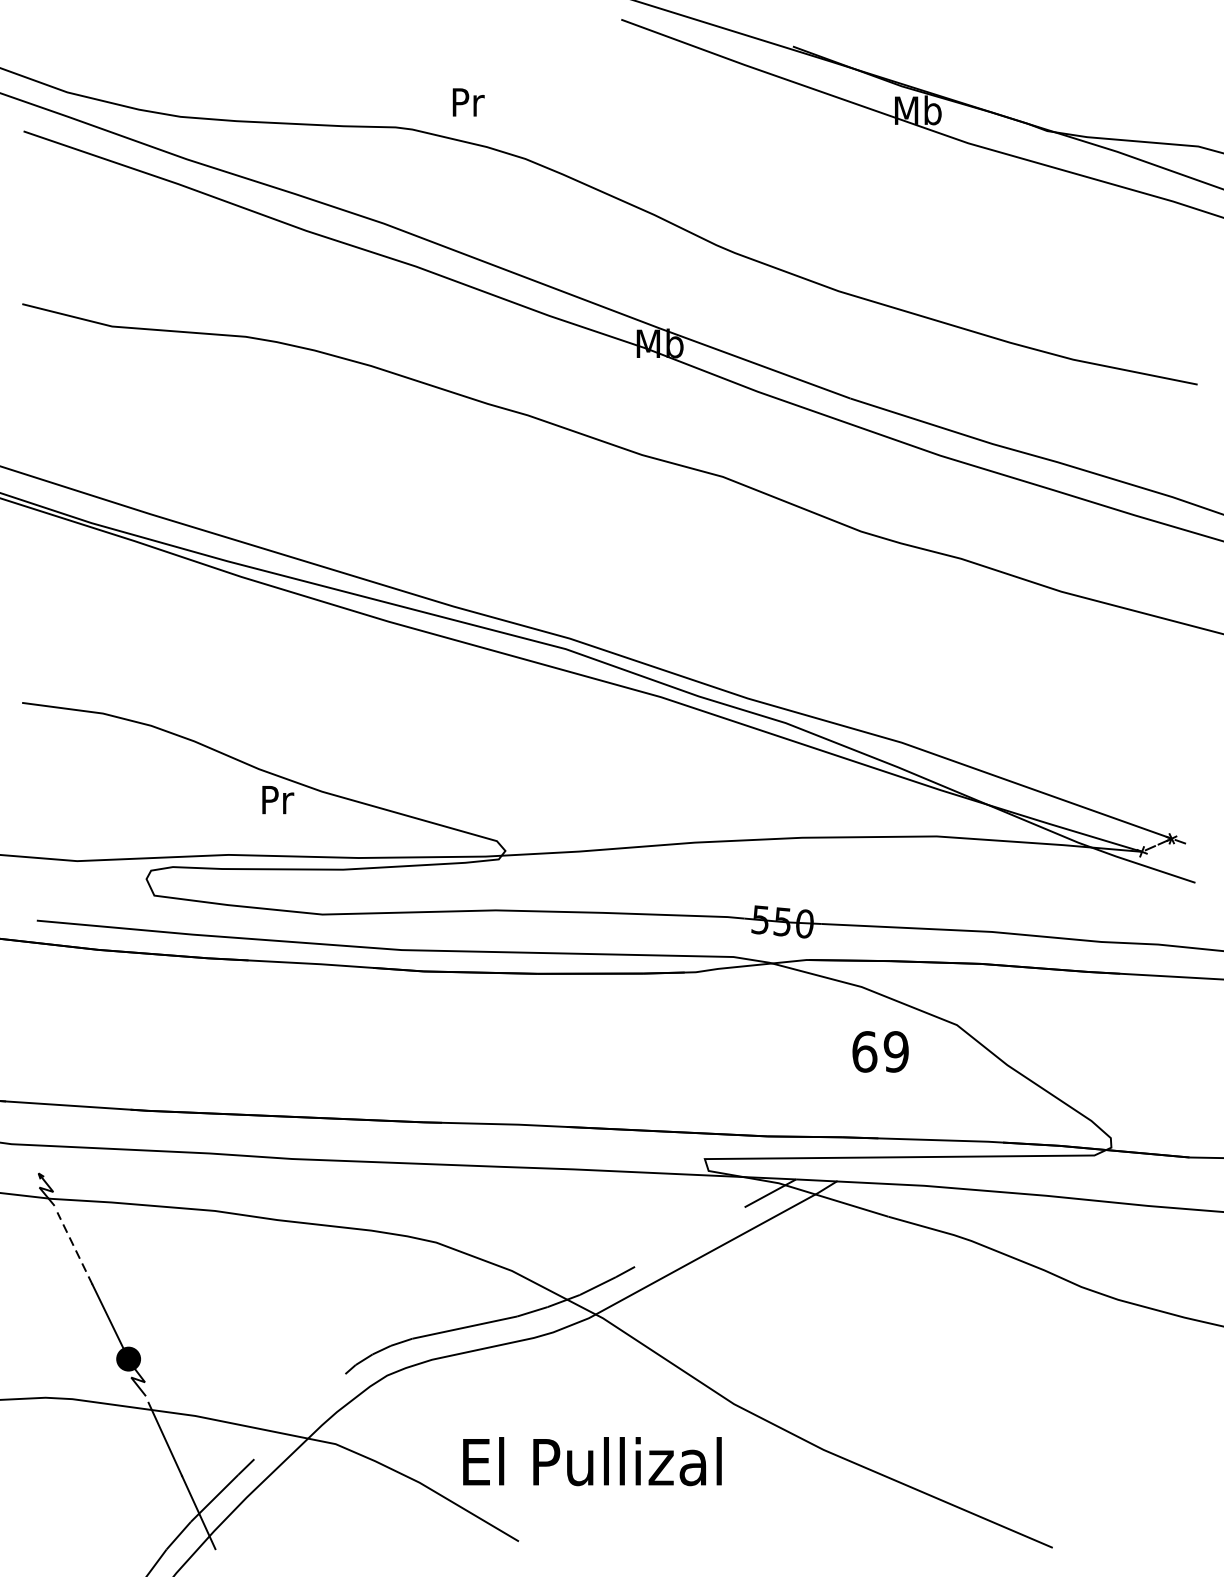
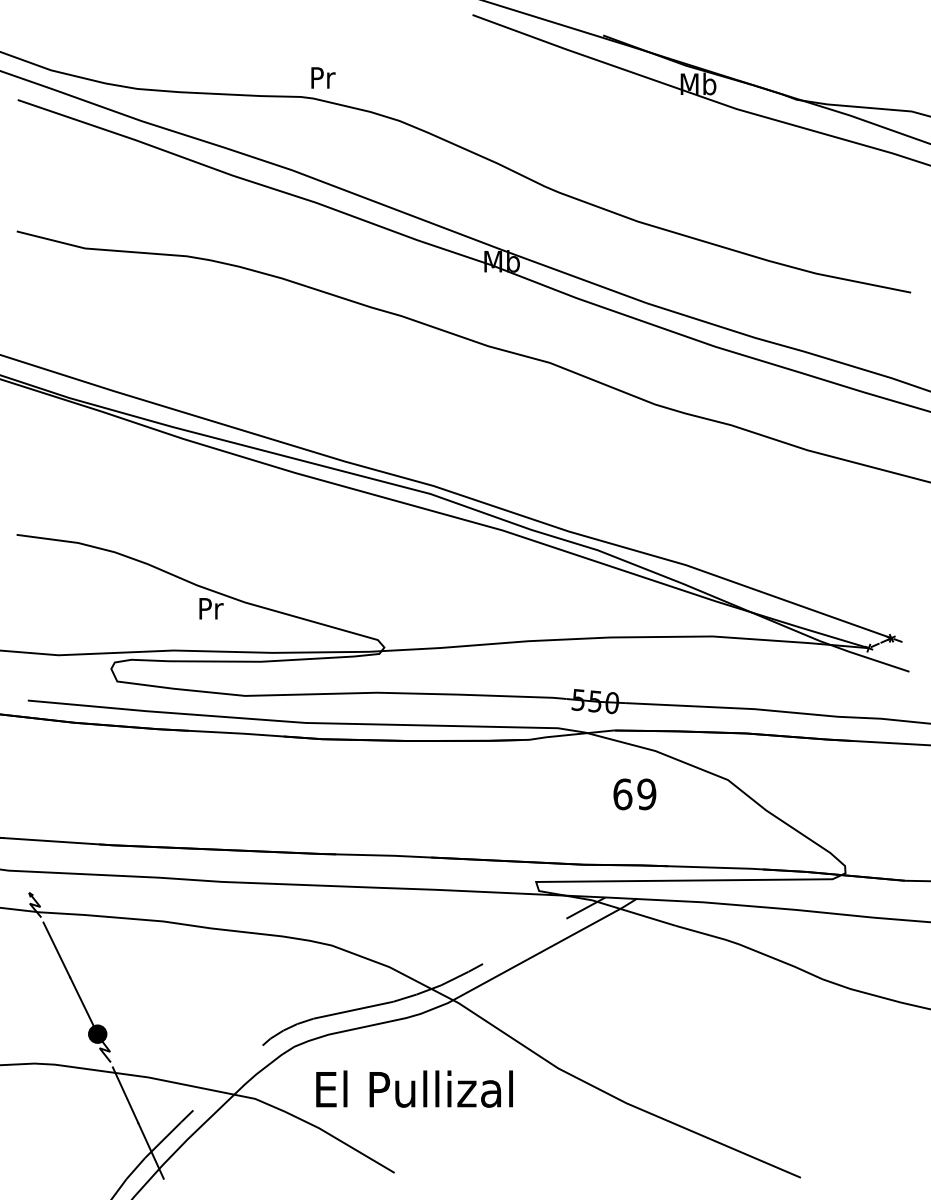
text: (468, 101) -> (323, 77), moved
text: (880, 1051) -> (634, 794), moved
line: (74, 1249) -> (56, 950), dashed -> solid
text: (592, 1460) -> (414, 1088), moved

